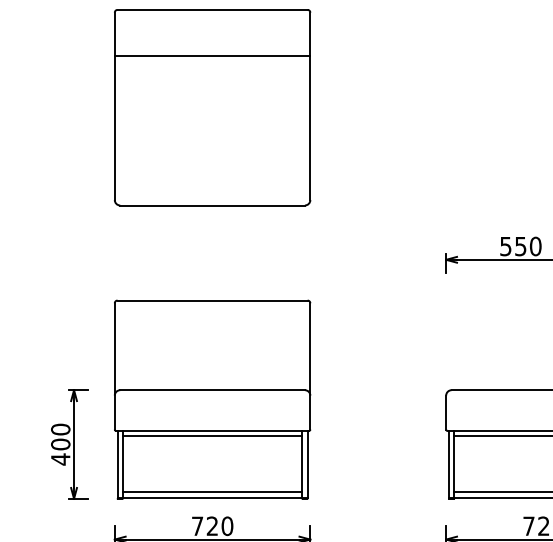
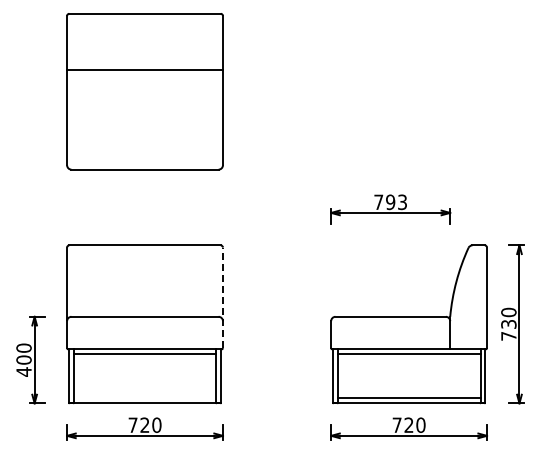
line: (211, 55) -> (144, 69), moved
text: (520, 246) -> (390, 202), 550 -> 793
line: (309, 365) -> (222, 297), solid -> dashed
line: (211, 492) -> (144, 398), removed

